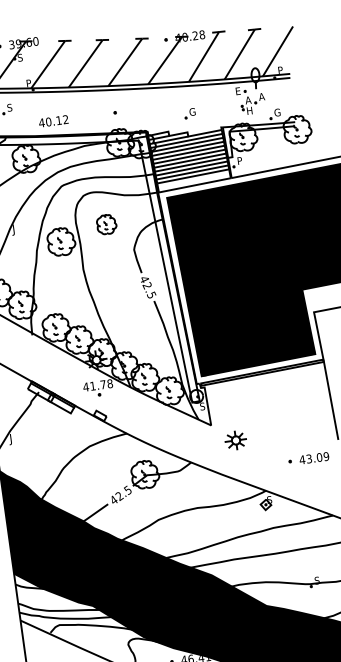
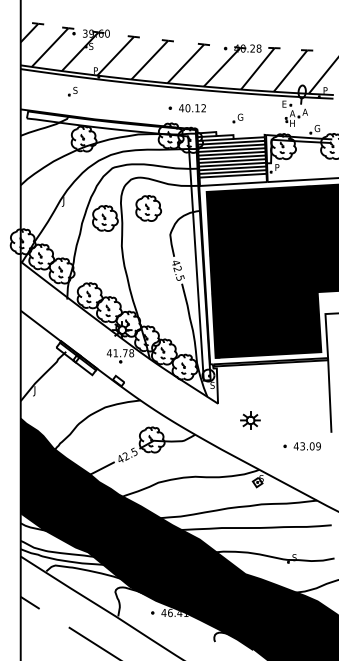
text: (53, 121) -> (192, 108), moved
part: (106, 224) -> (148, 208), size x1.43
part: (235, 440) -> (250, 420), moved

